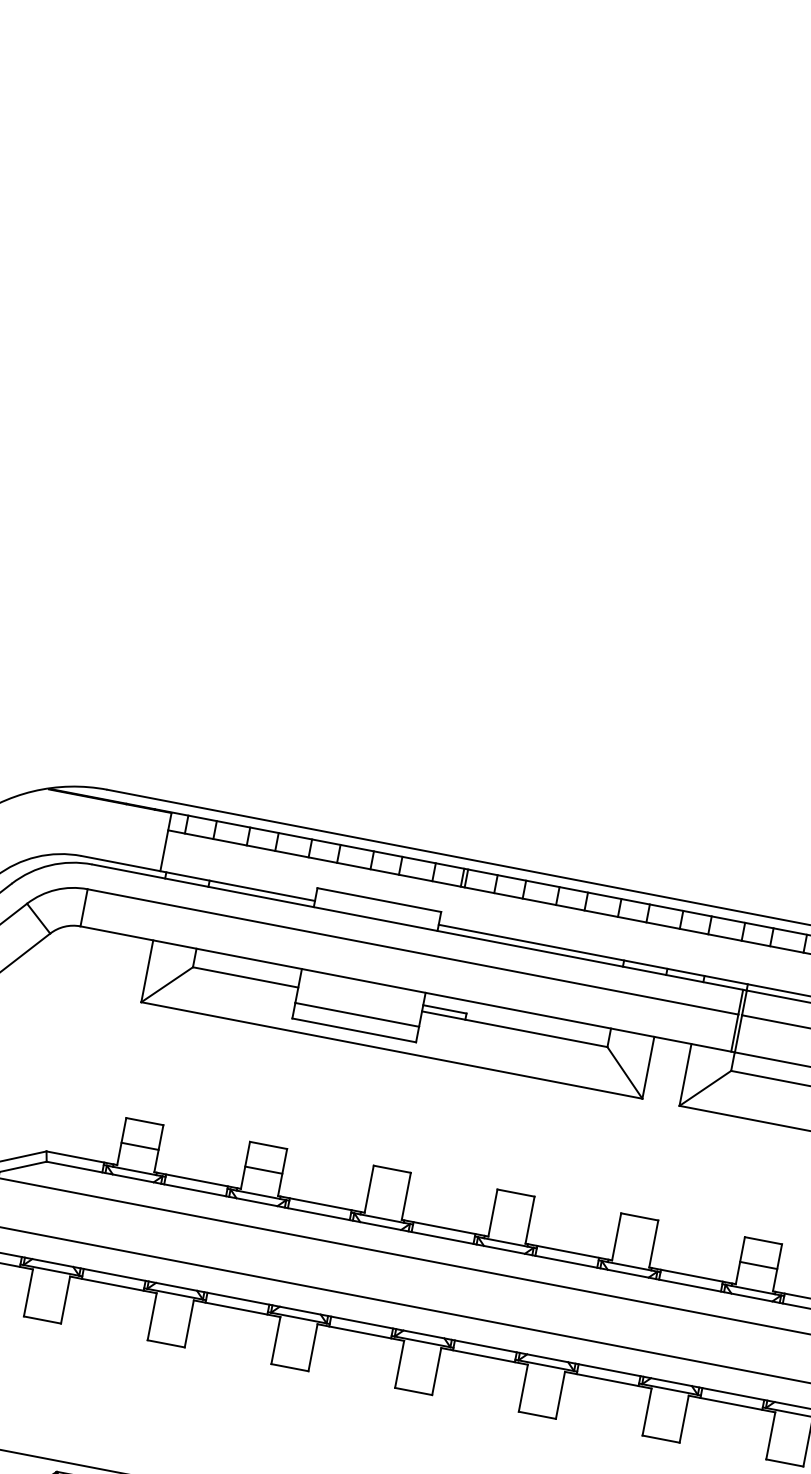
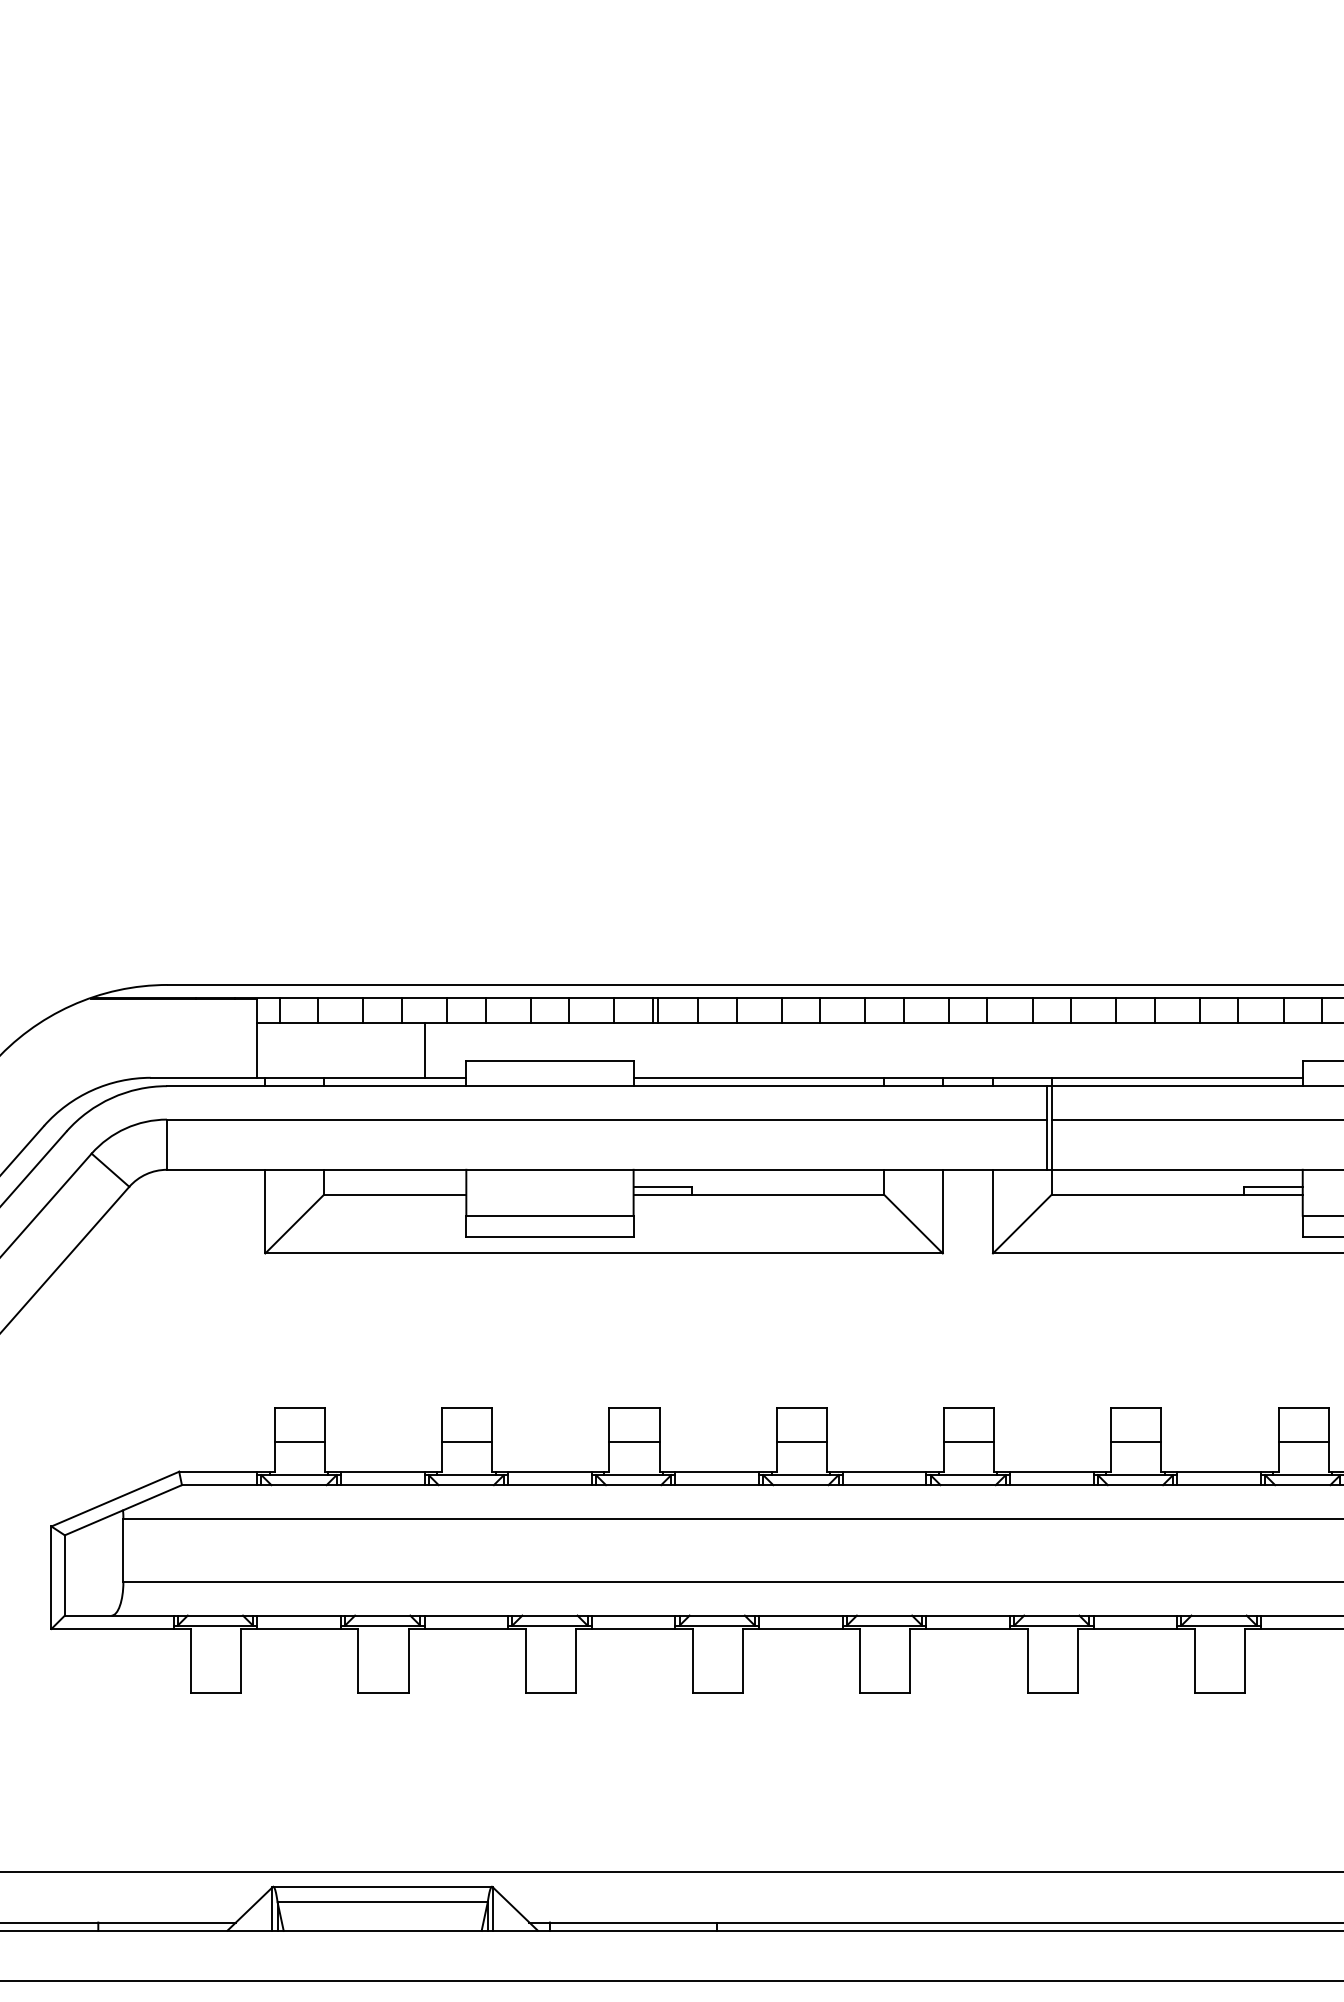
line: (288, 874) -> (424, 1049), added
line: (387, 1193) -> (634, 1441), added
line: (511, 1217) -> (801, 1441), added
line: (634, 1241) -> (968, 1441), added

